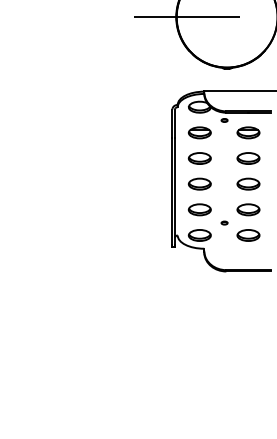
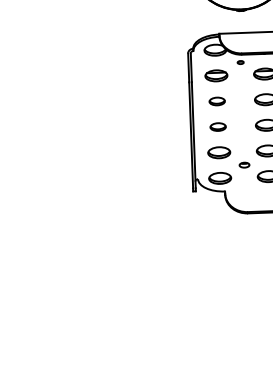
part: (199, 158) -> (217, 101), size x0.7
part: (199, 183) -> (217, 126), size x0.7
part: (224, 222) -> (244, 164), size x1.6

